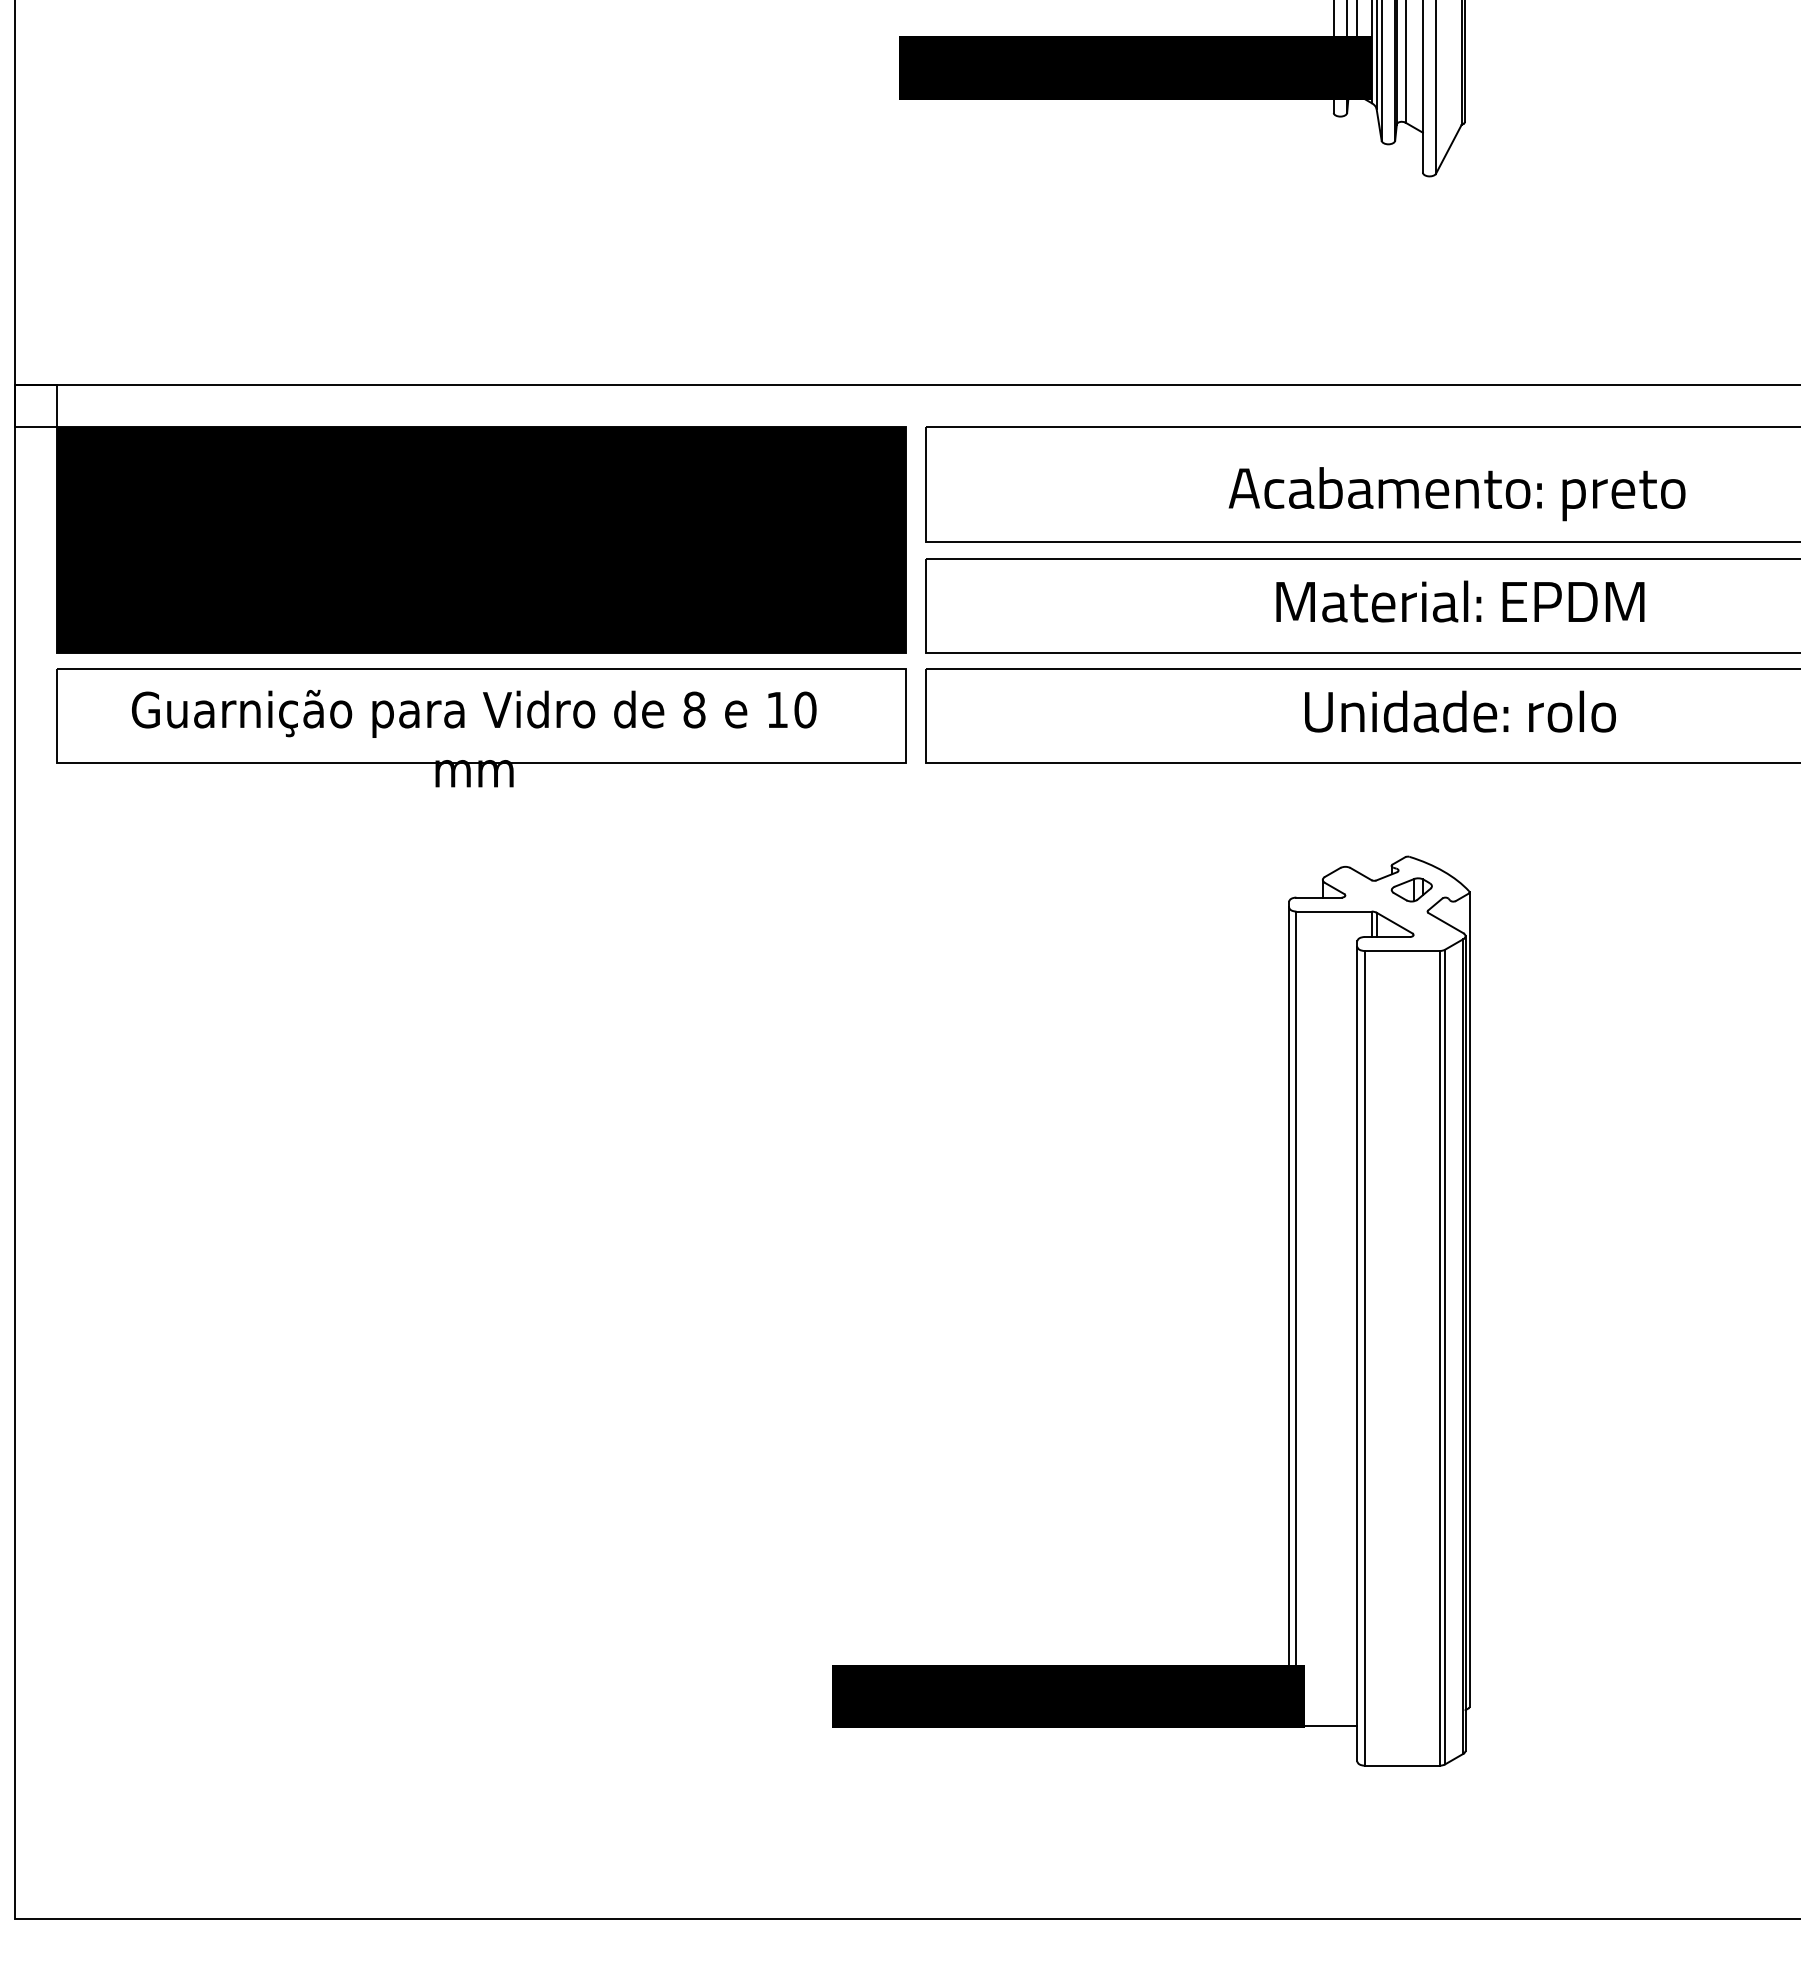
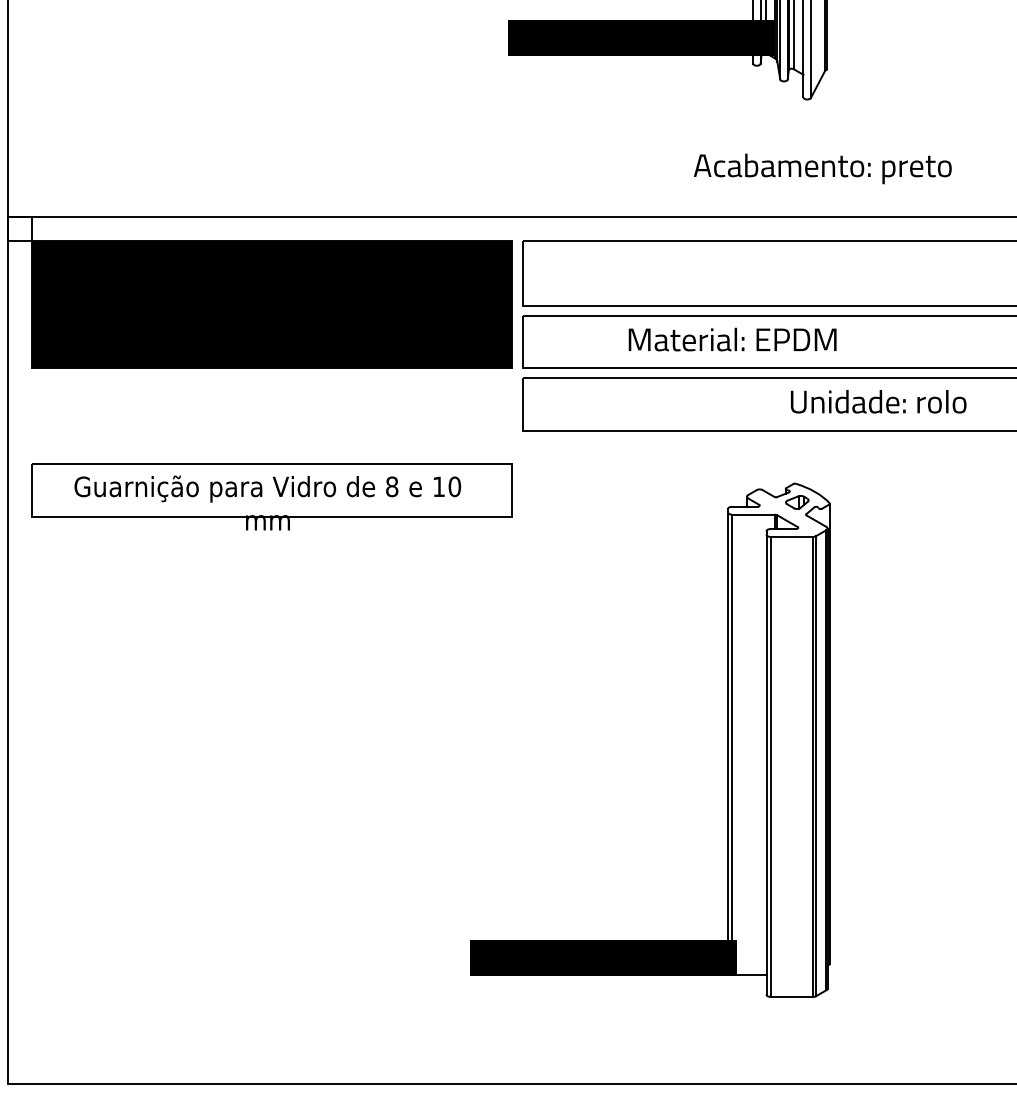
text: (1456, 493) -> (822, 168), moved
text: (1460, 601) -> (732, 339), moved
text: (1460, 711) -> (878, 401), moved
part: (480, 727) -> (271, 496), moved

